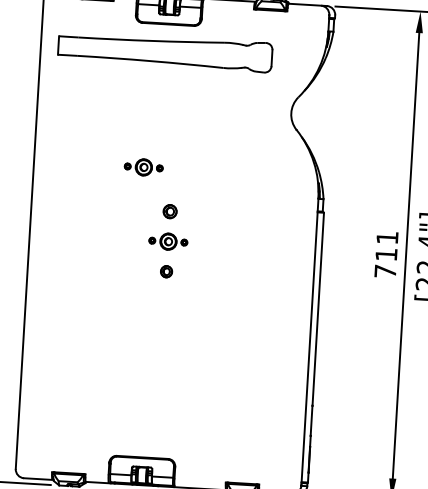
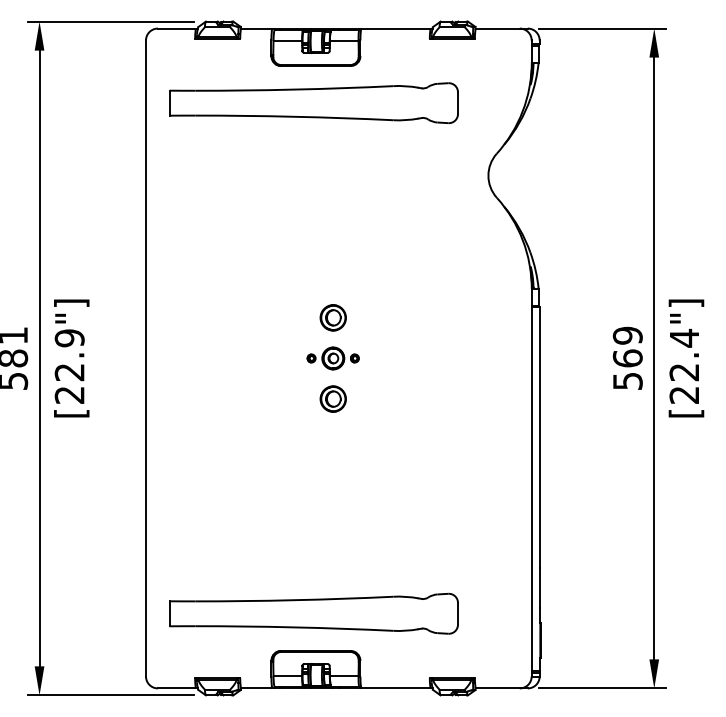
part: (143, 167) -> (293, 260), removed
part: (169, 211) -> (332, 317), size x1.43
text: (386, 253) -> (627, 357), 711 -> 569
part: (166, 271) -> (332, 398), size x1.67
part: (142, 429) -> (313, 613), added

